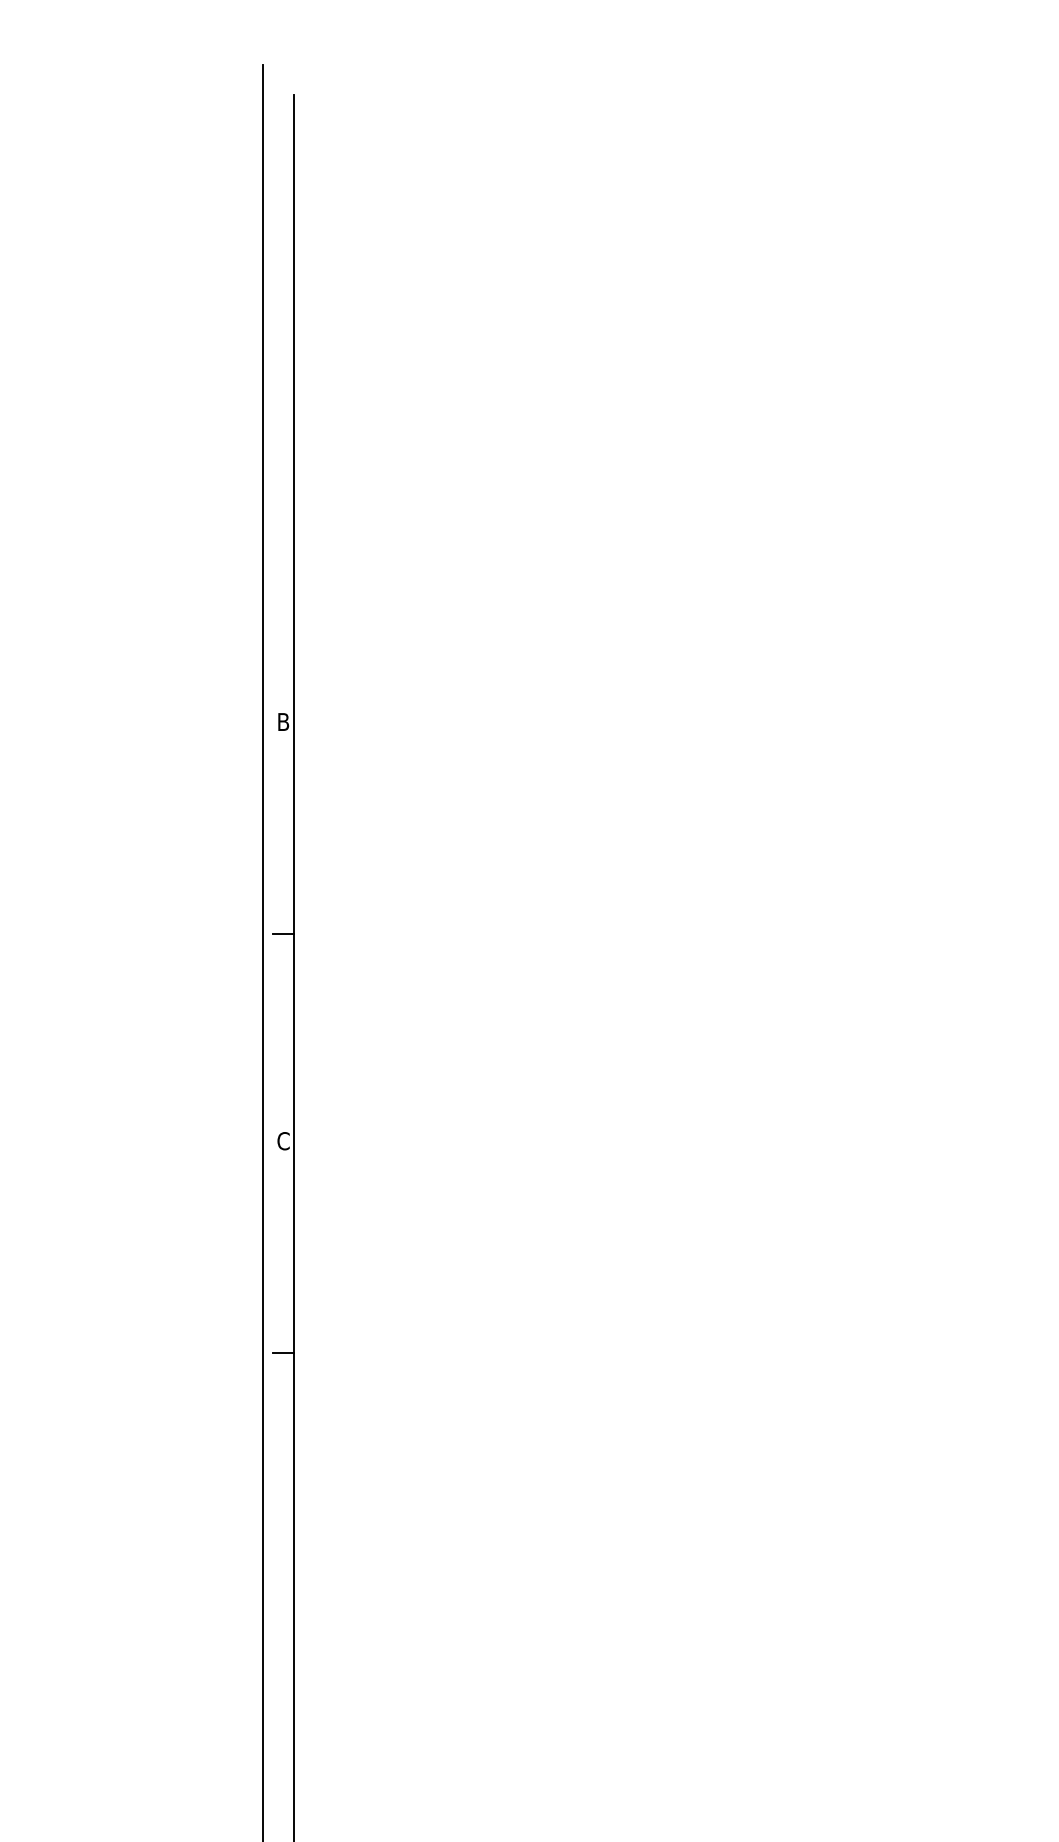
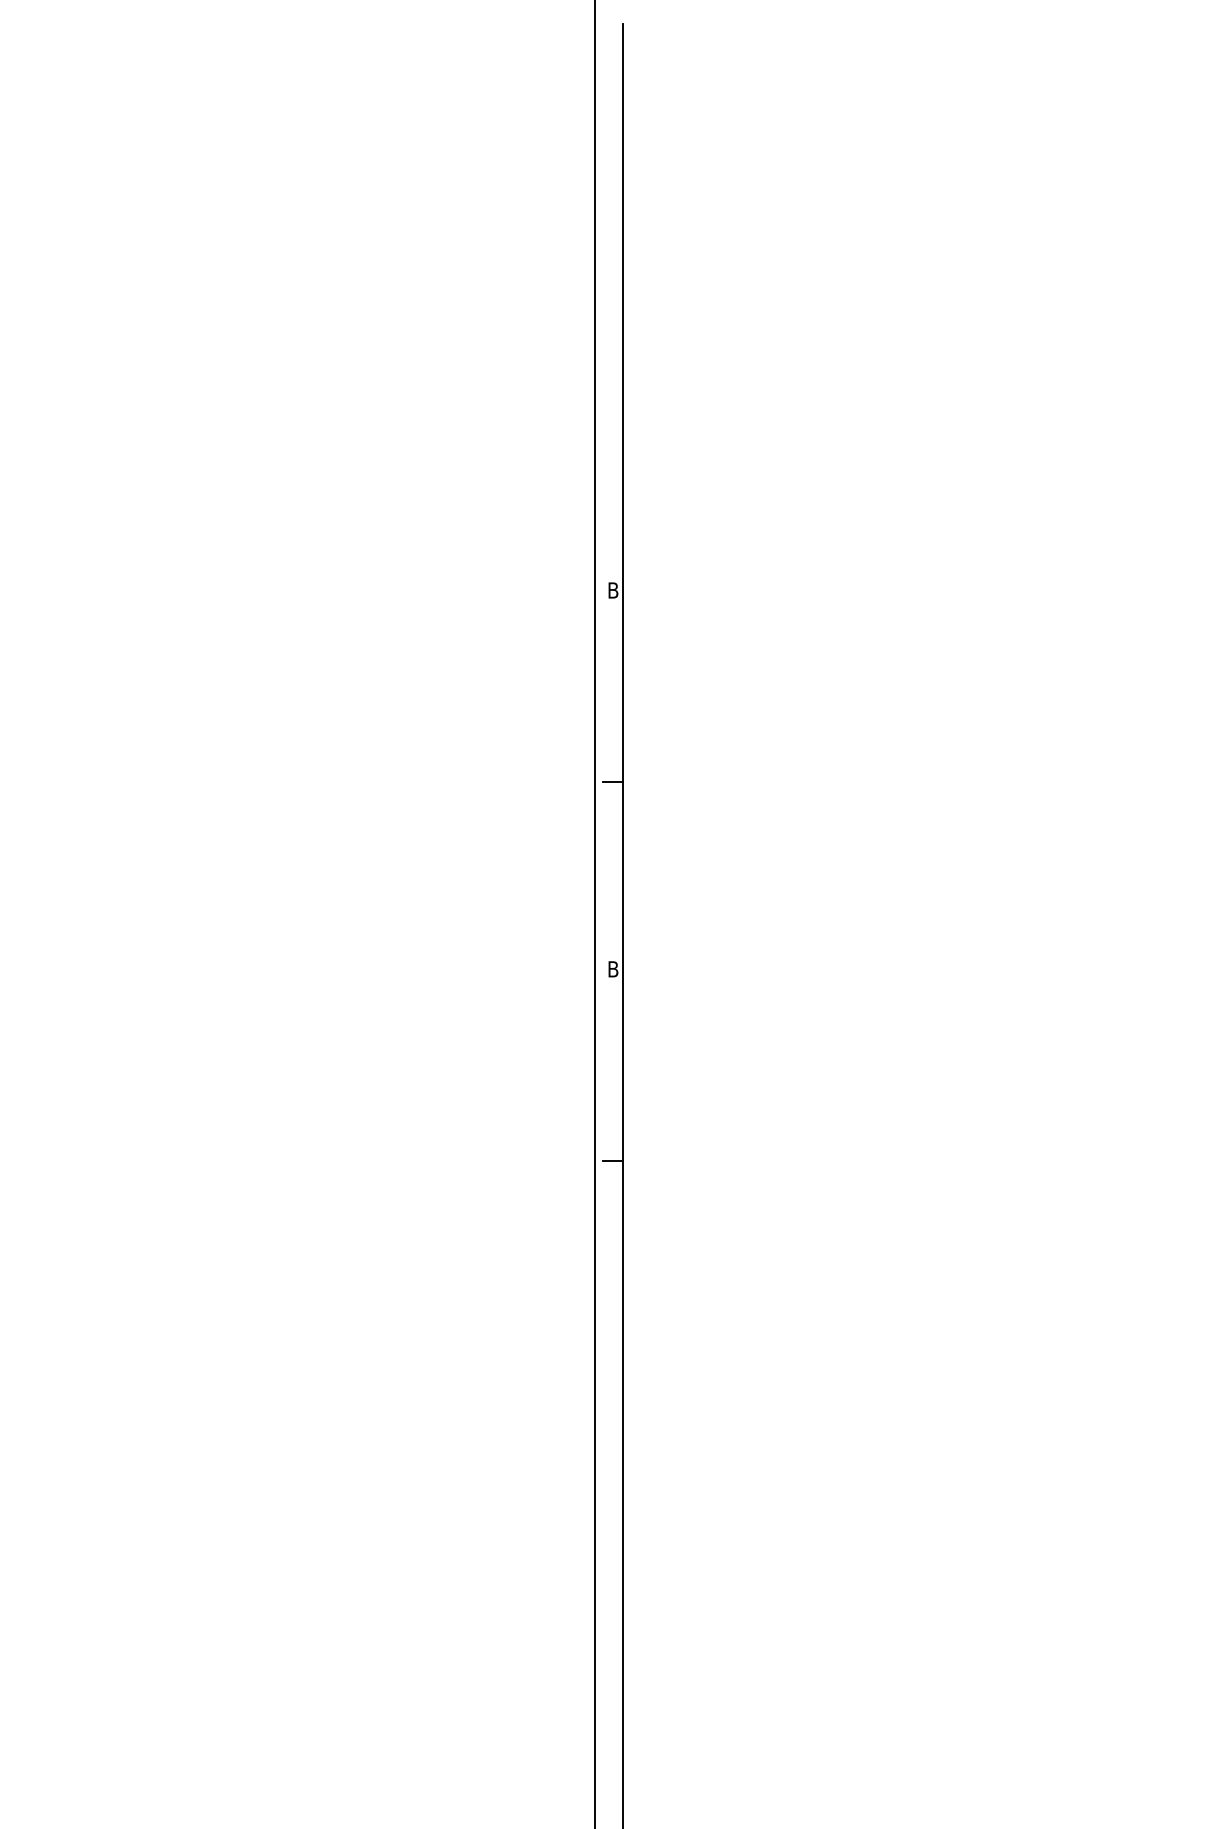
text: (282, 1141) -> (612, 969), C -> B

